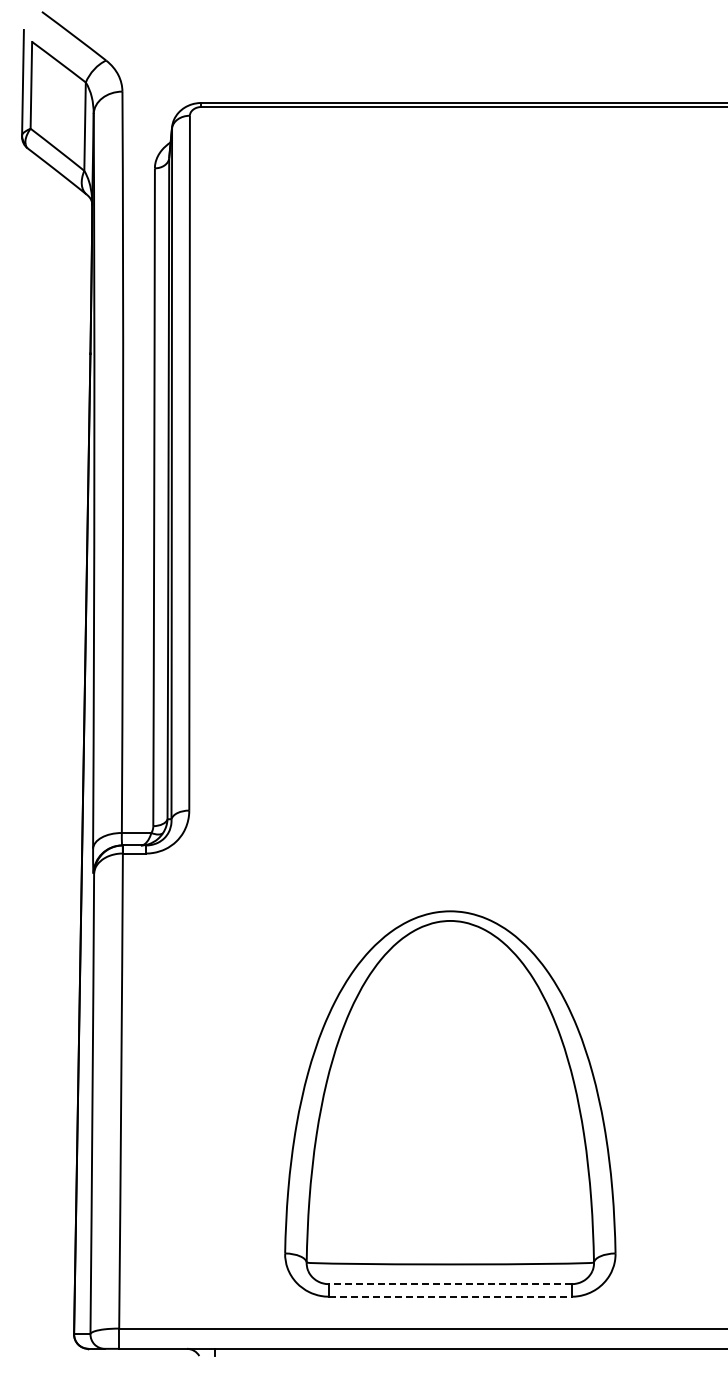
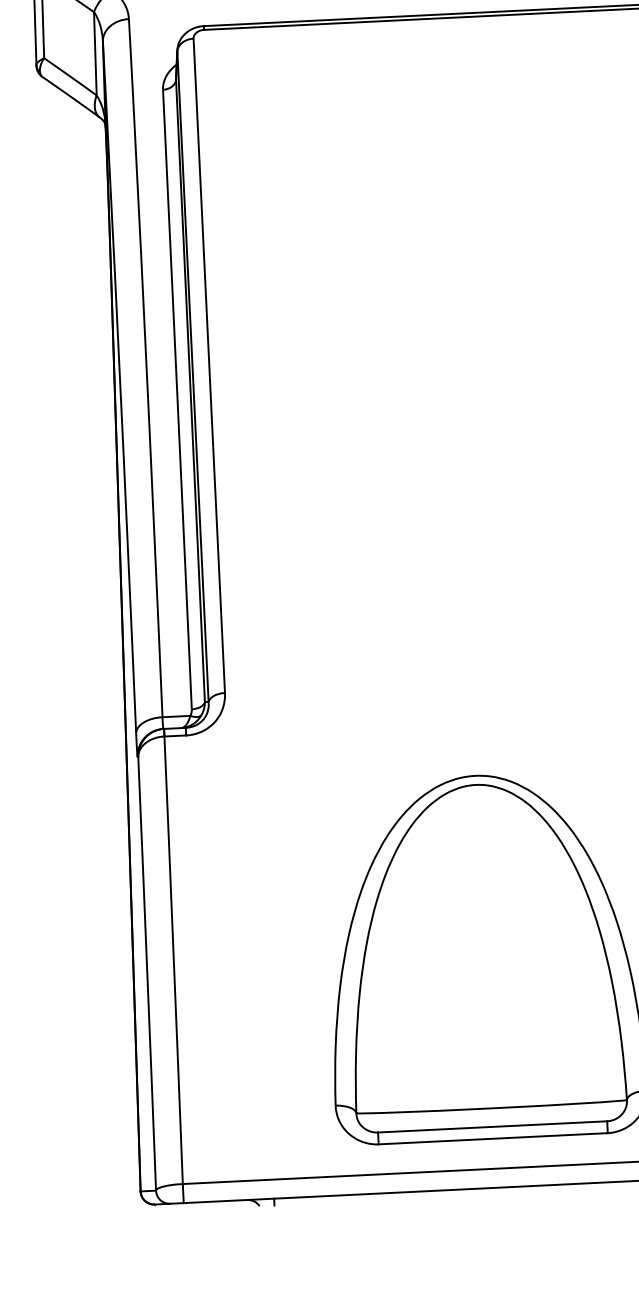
line: (450, 1284) -> (492, 1127), dashed -> solid
line: (450, 1296) -> (493, 1138), dashed -> solid

